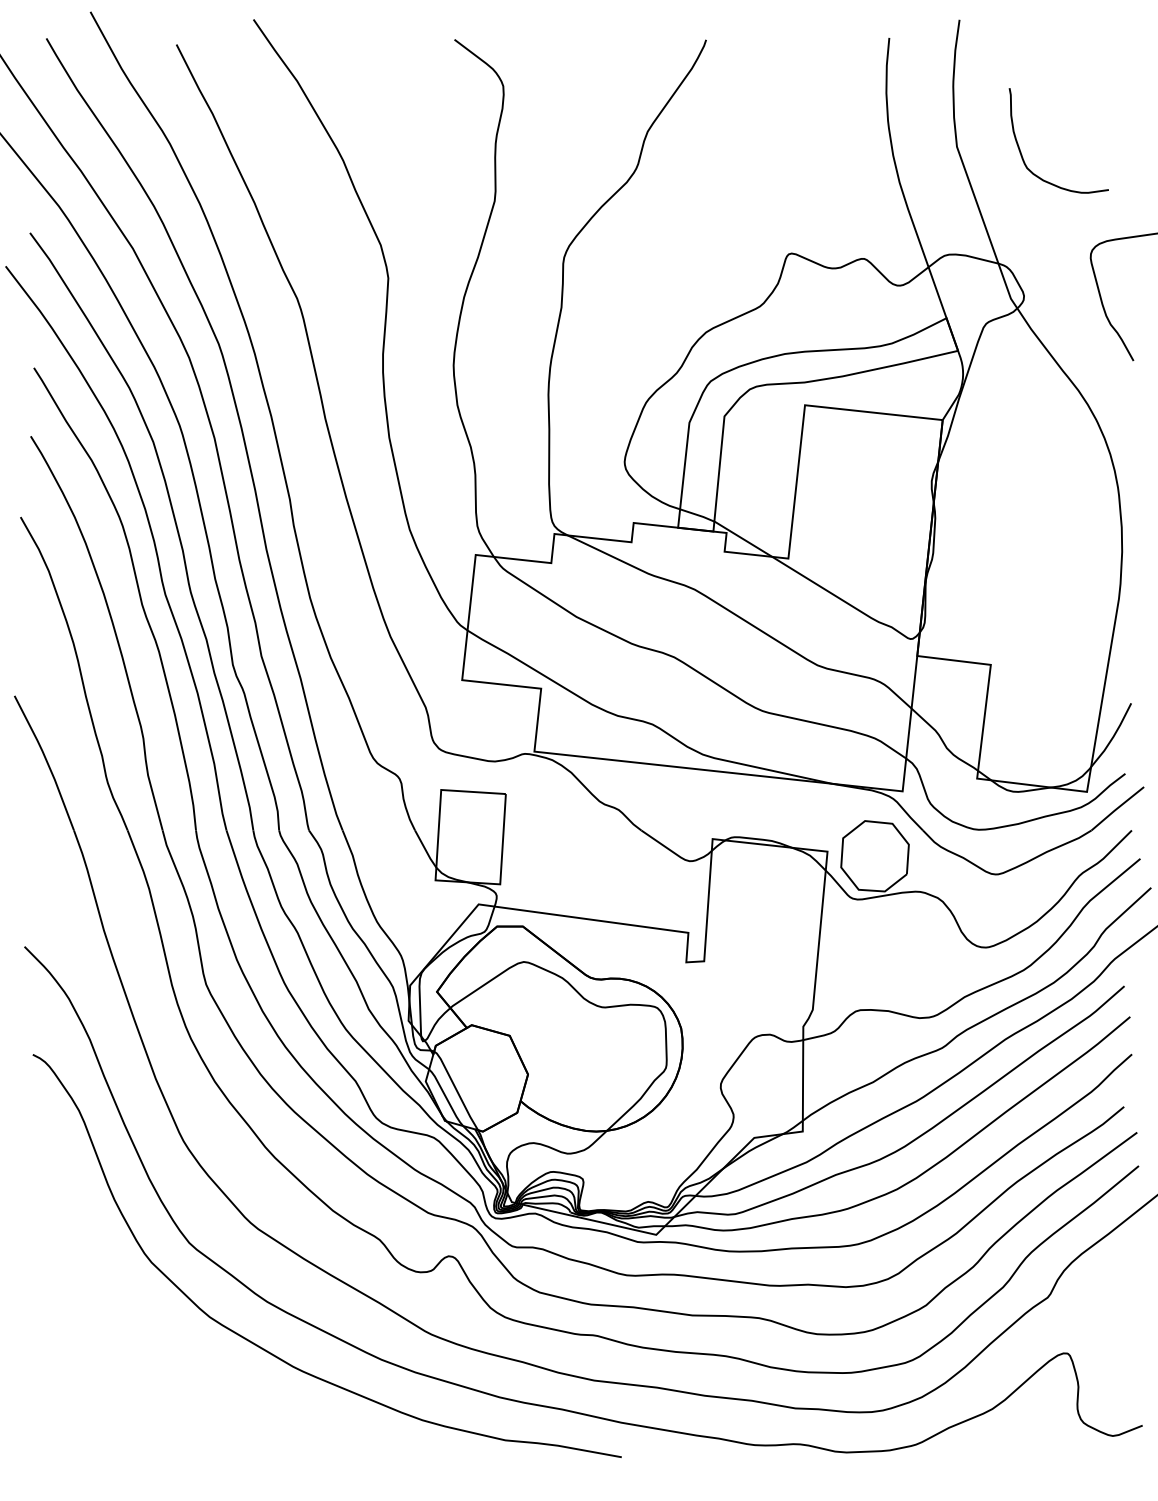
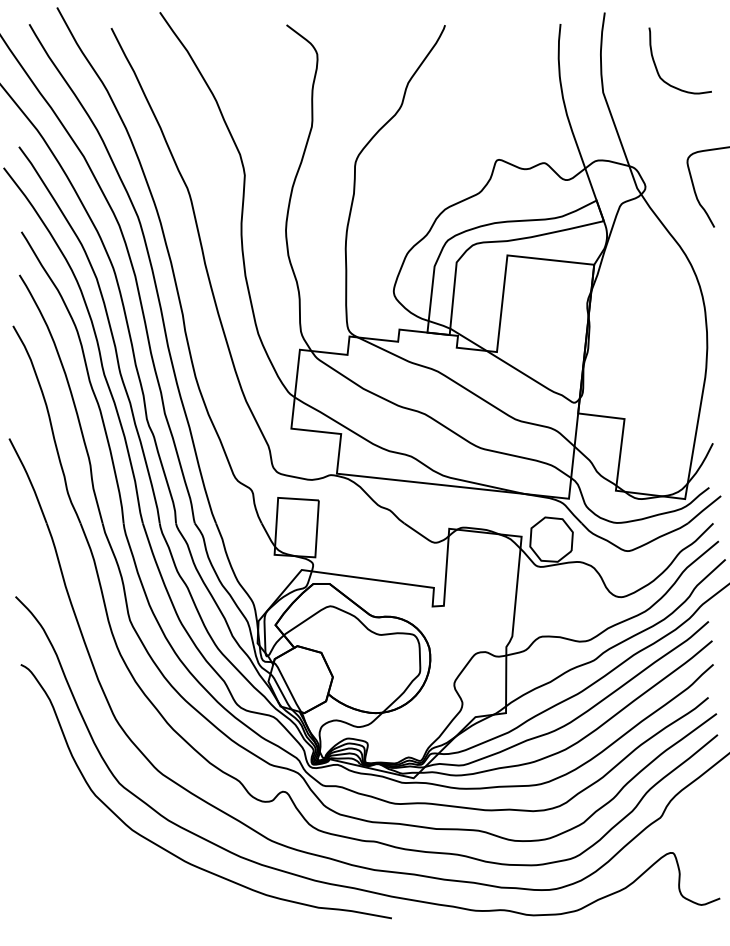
curve: (1022, 153) -> (657, 68), moved

